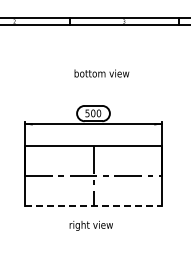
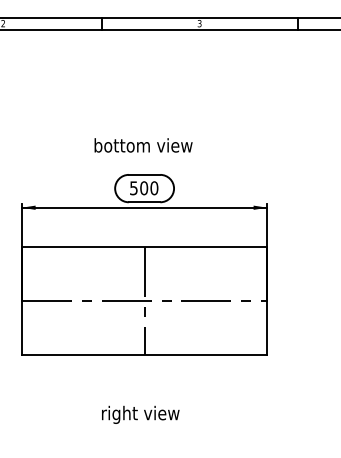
text: (101, 73) -> (142, 145), moved
line: (94, 206) -> (146, 355), dashed -> solid
text: (90, 225) -> (139, 414), moved

